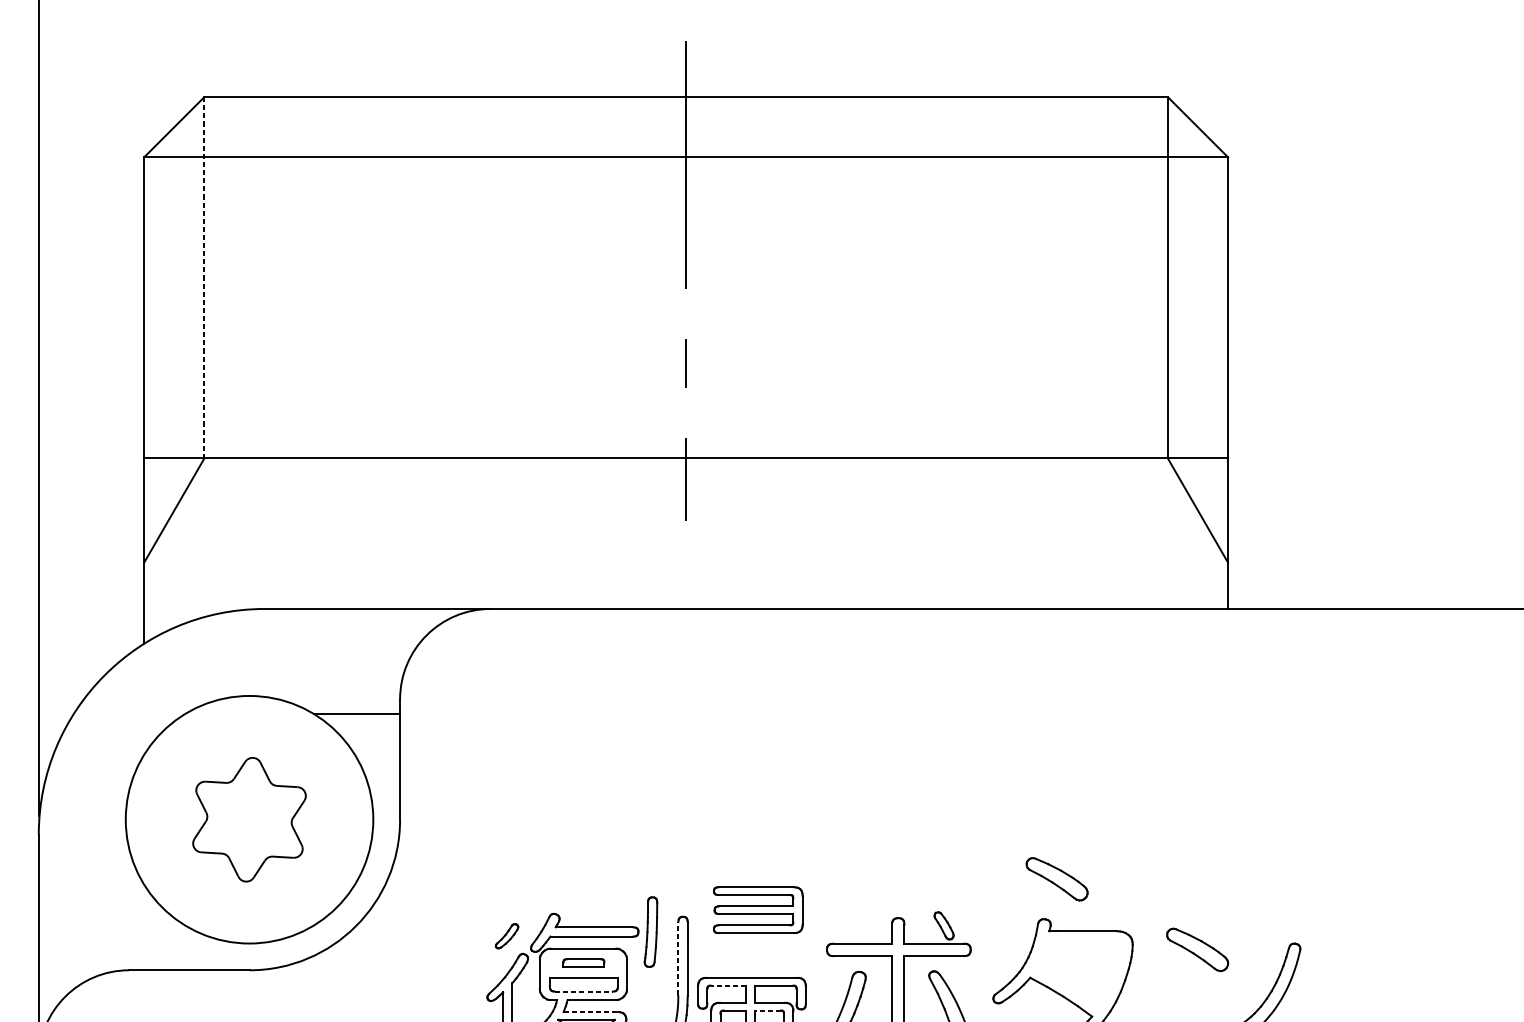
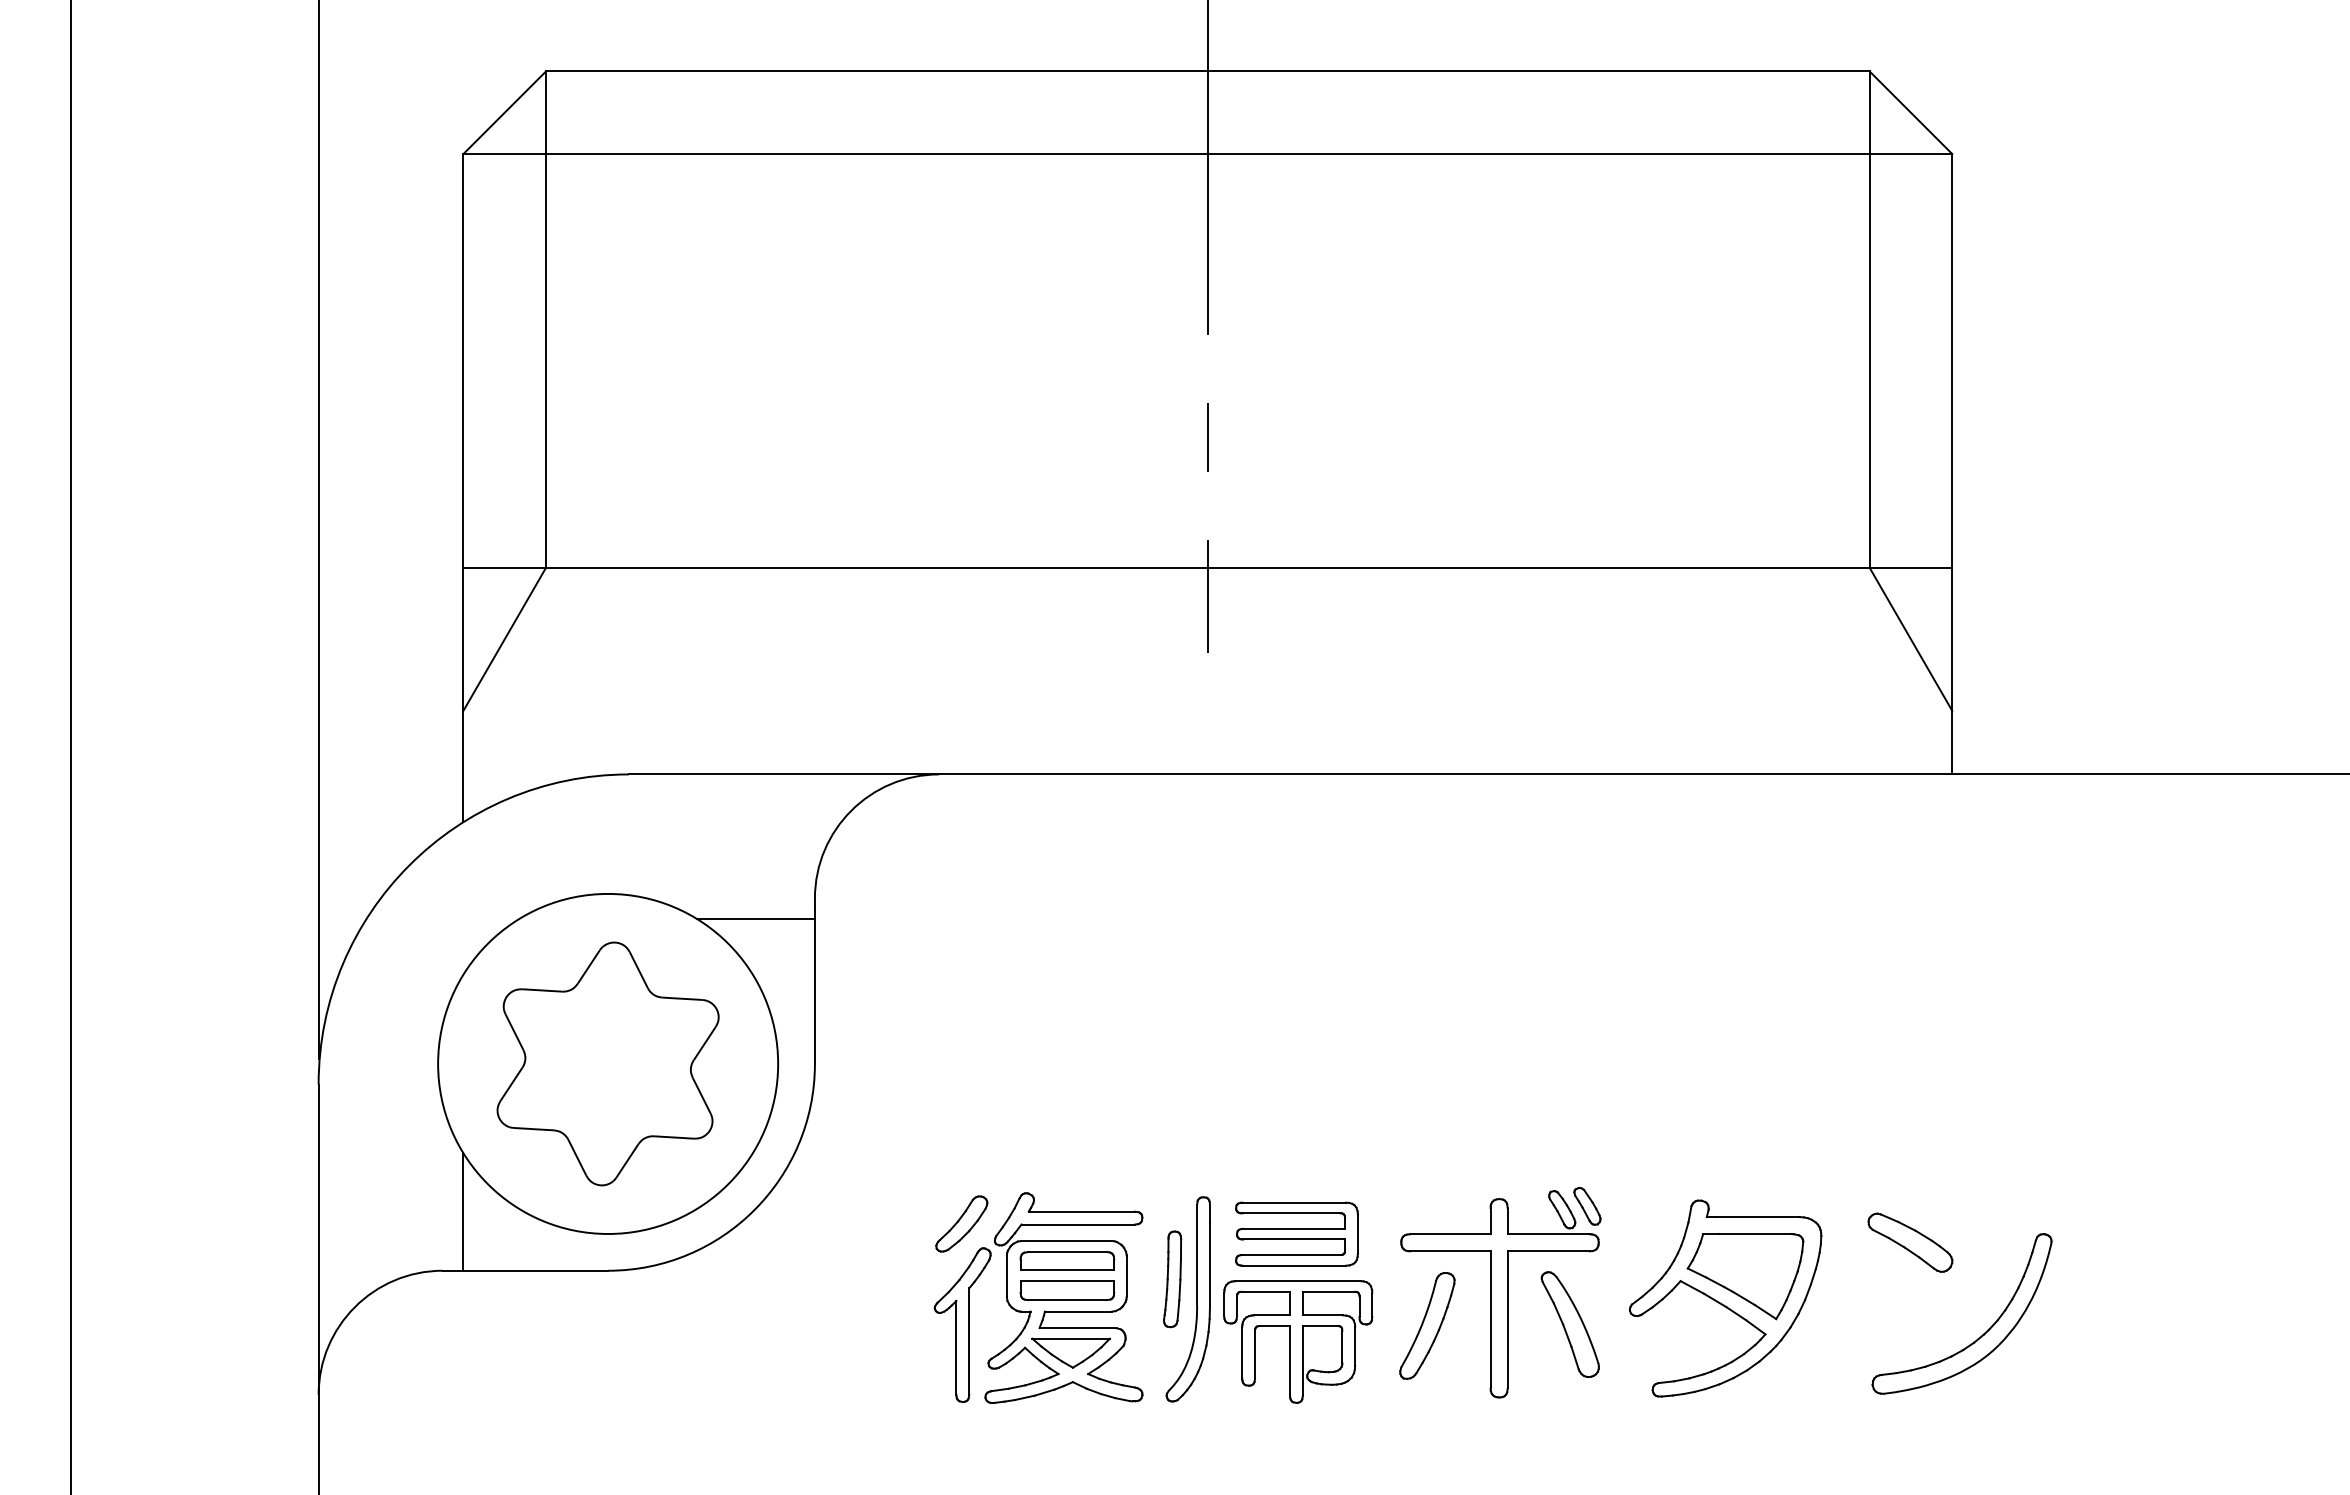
line: (204, 278) -> (546, 320), dashed -> solid
part: (249, 819) -> (607, 1063), size x1.43
part: (1057, 879) -> (1717, 1145), removed
part: (757, 909) -> (1296, 1233), moved
part: (962, 923) -> (1587, 1206), added
line: (144, 927) -> (463, 1211), added
part: (650, 932) -> (1172, 1279), moved
part: (506, 935) -> (961, 1223), size x1.67
line: (678, 958) -> (1197, 1254), dashed -> solid
part: (583, 962) -> (1067, 1260), size x1.67
part: (1077, 974) -> (1745, 1276), added
line: (728, 985) -> (1265, 1291), dashed -> solid
line: (583, 991) -> (1067, 1300), dashed -> solid
line: (768, 1010) -> (1320, 1326), dashed -> solid
line: (591, 1012) -> (1077, 1328), dashed -> solid

